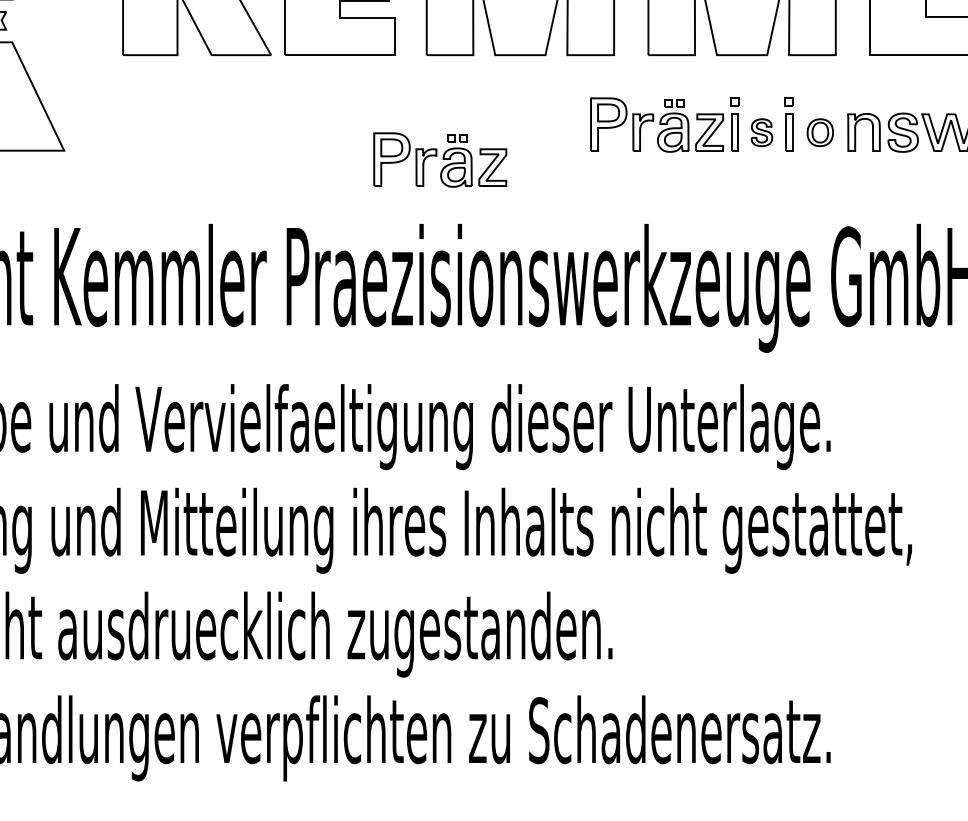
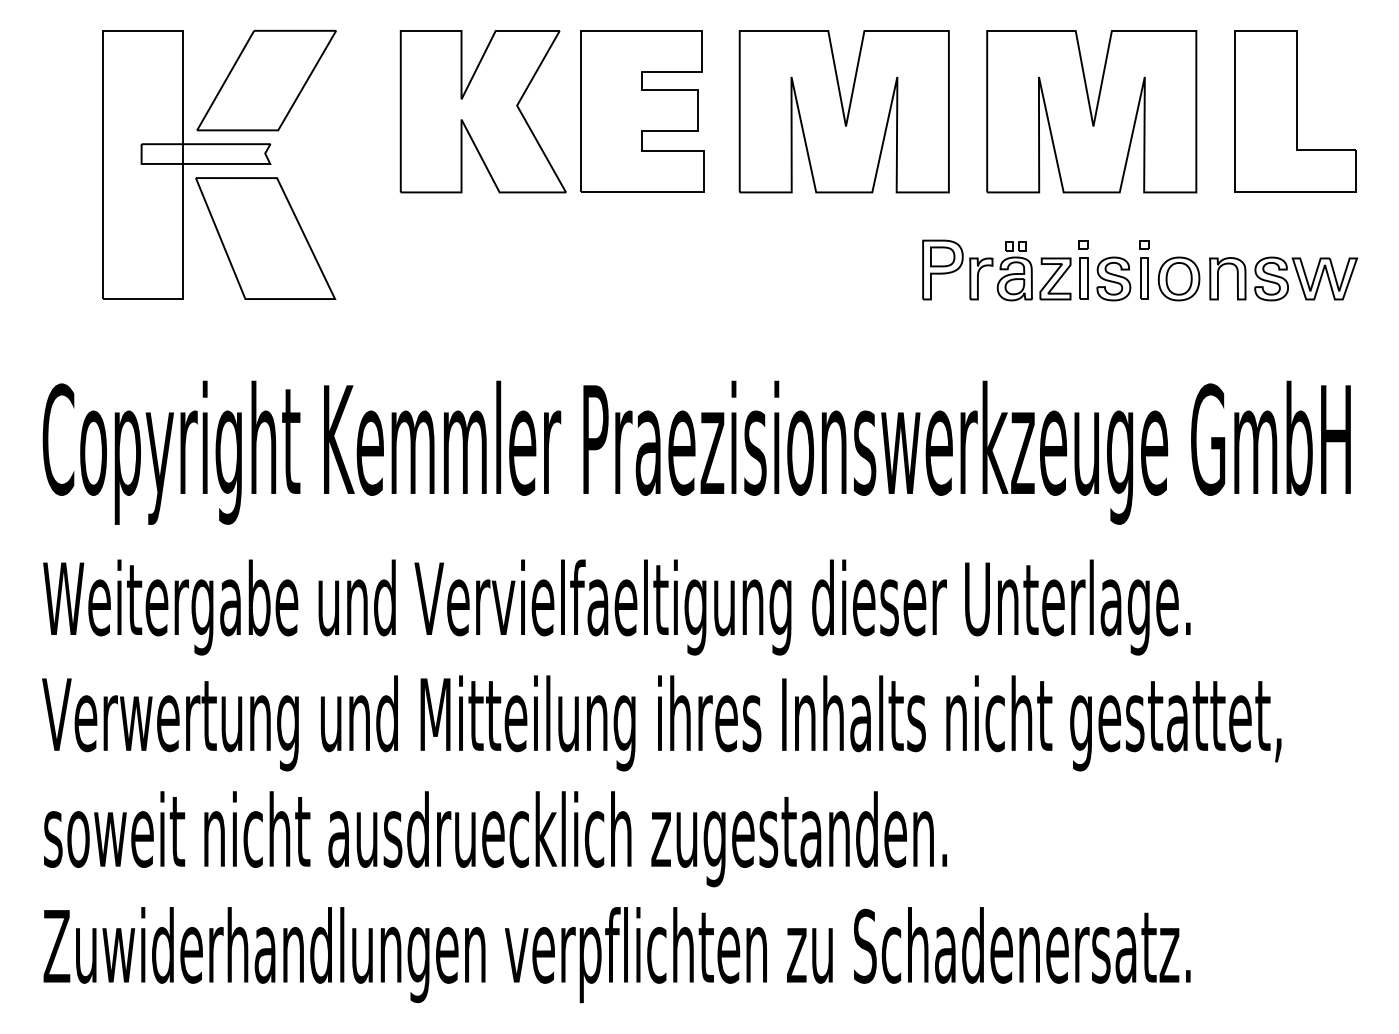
part: (761, 132) -> (1113, 278), size x1.43
part: (819, 132) -> (1178, 278), size x1.43
part: (439, 160) -> (754, 309), removed

